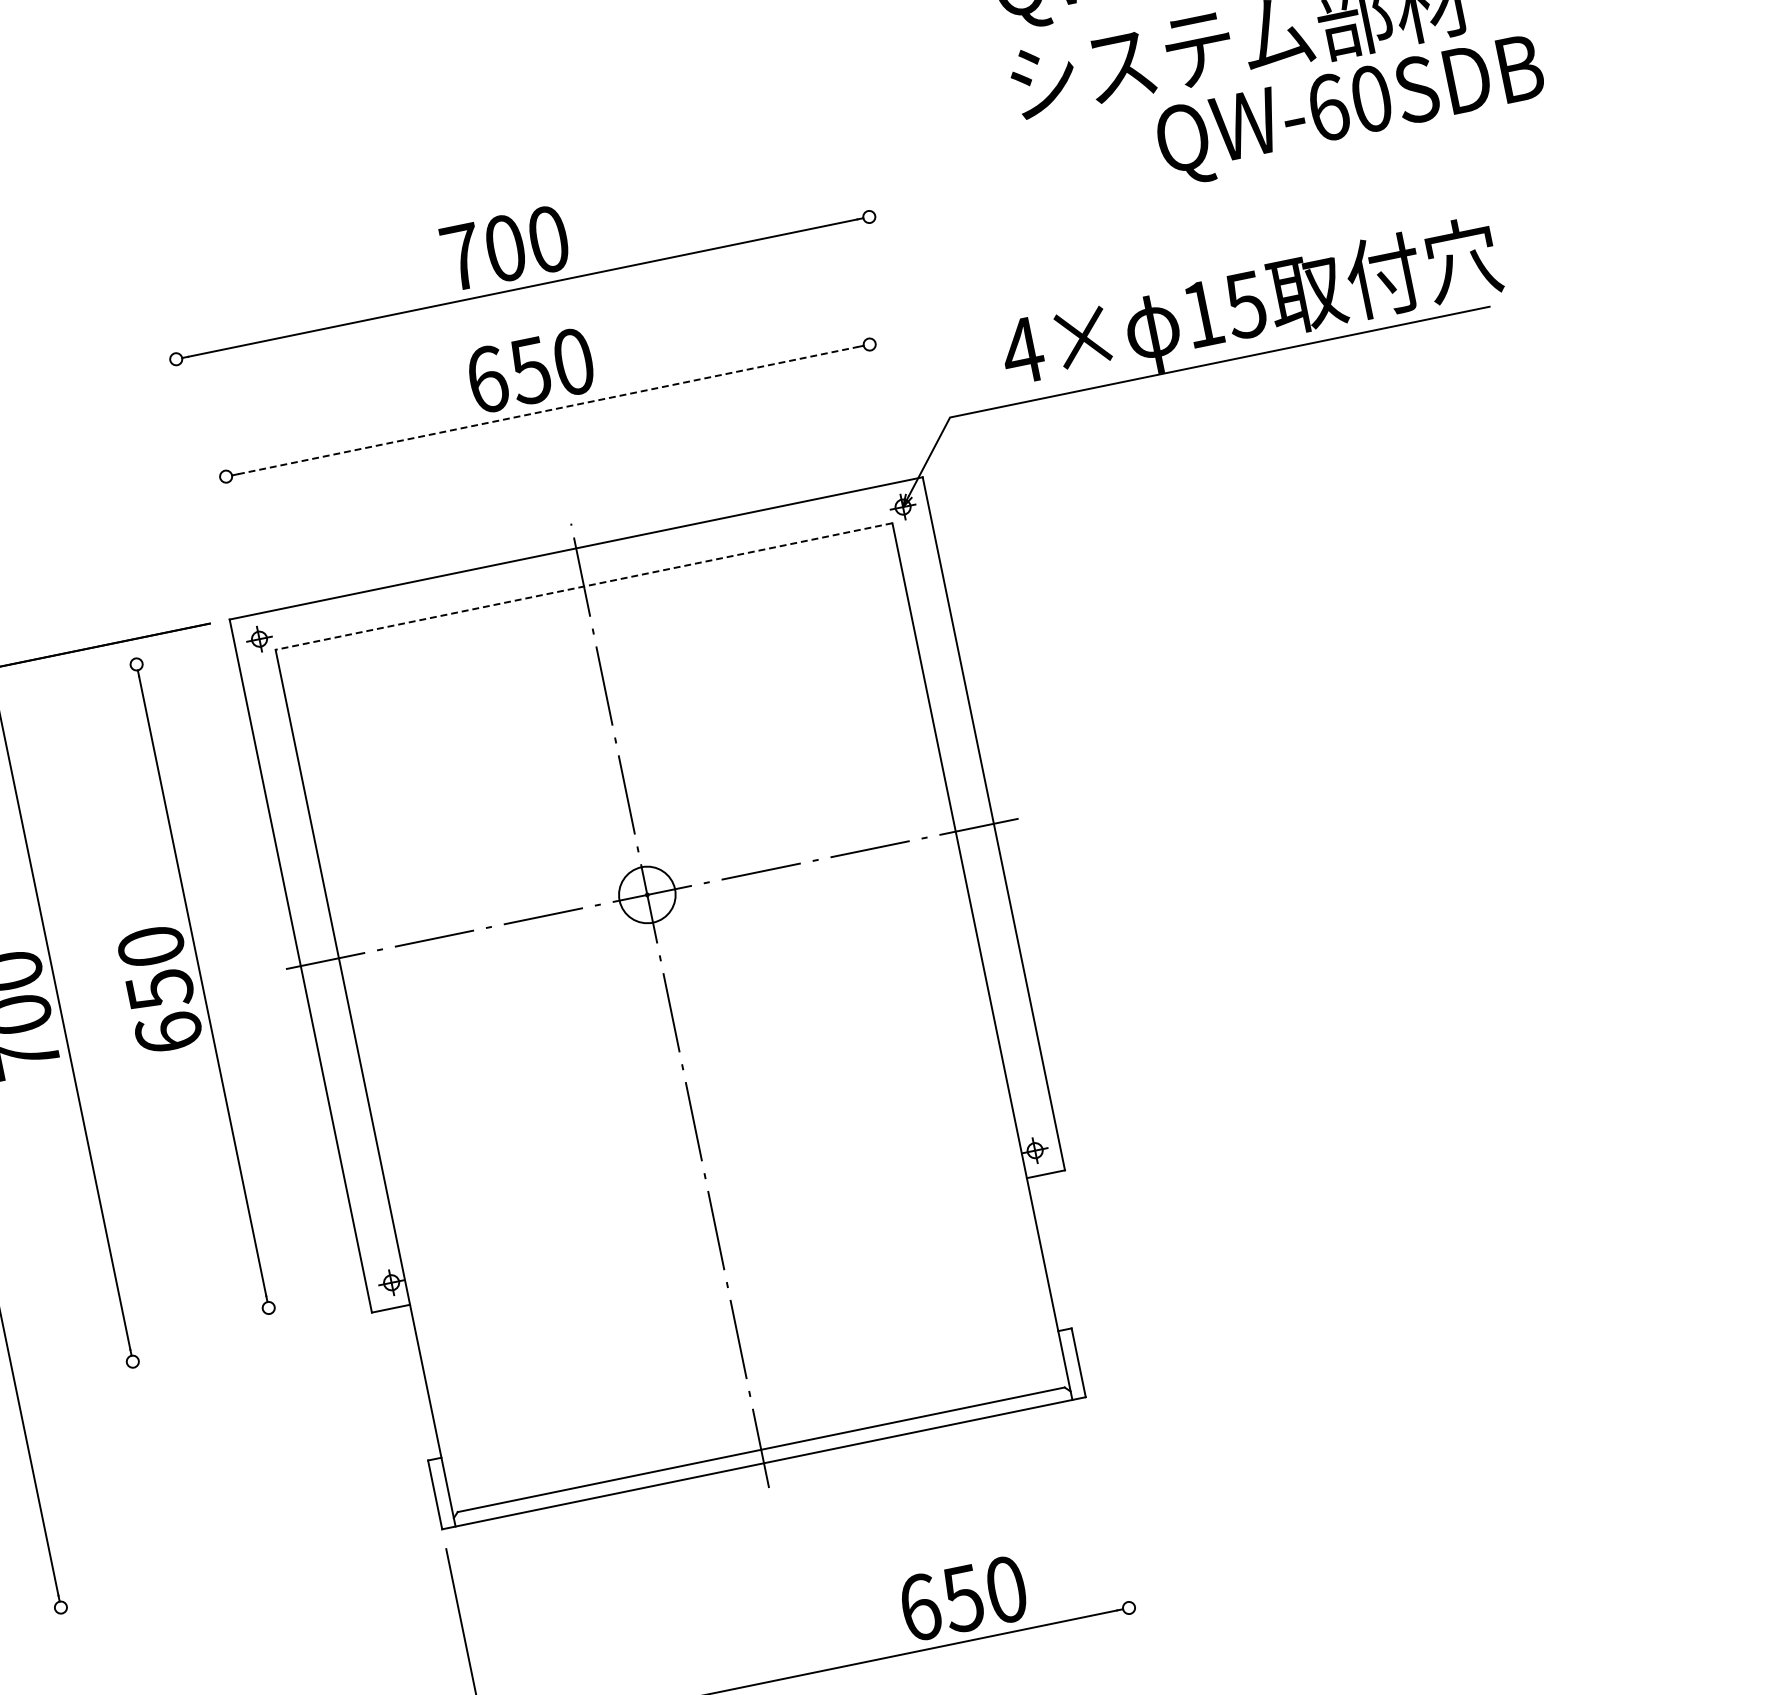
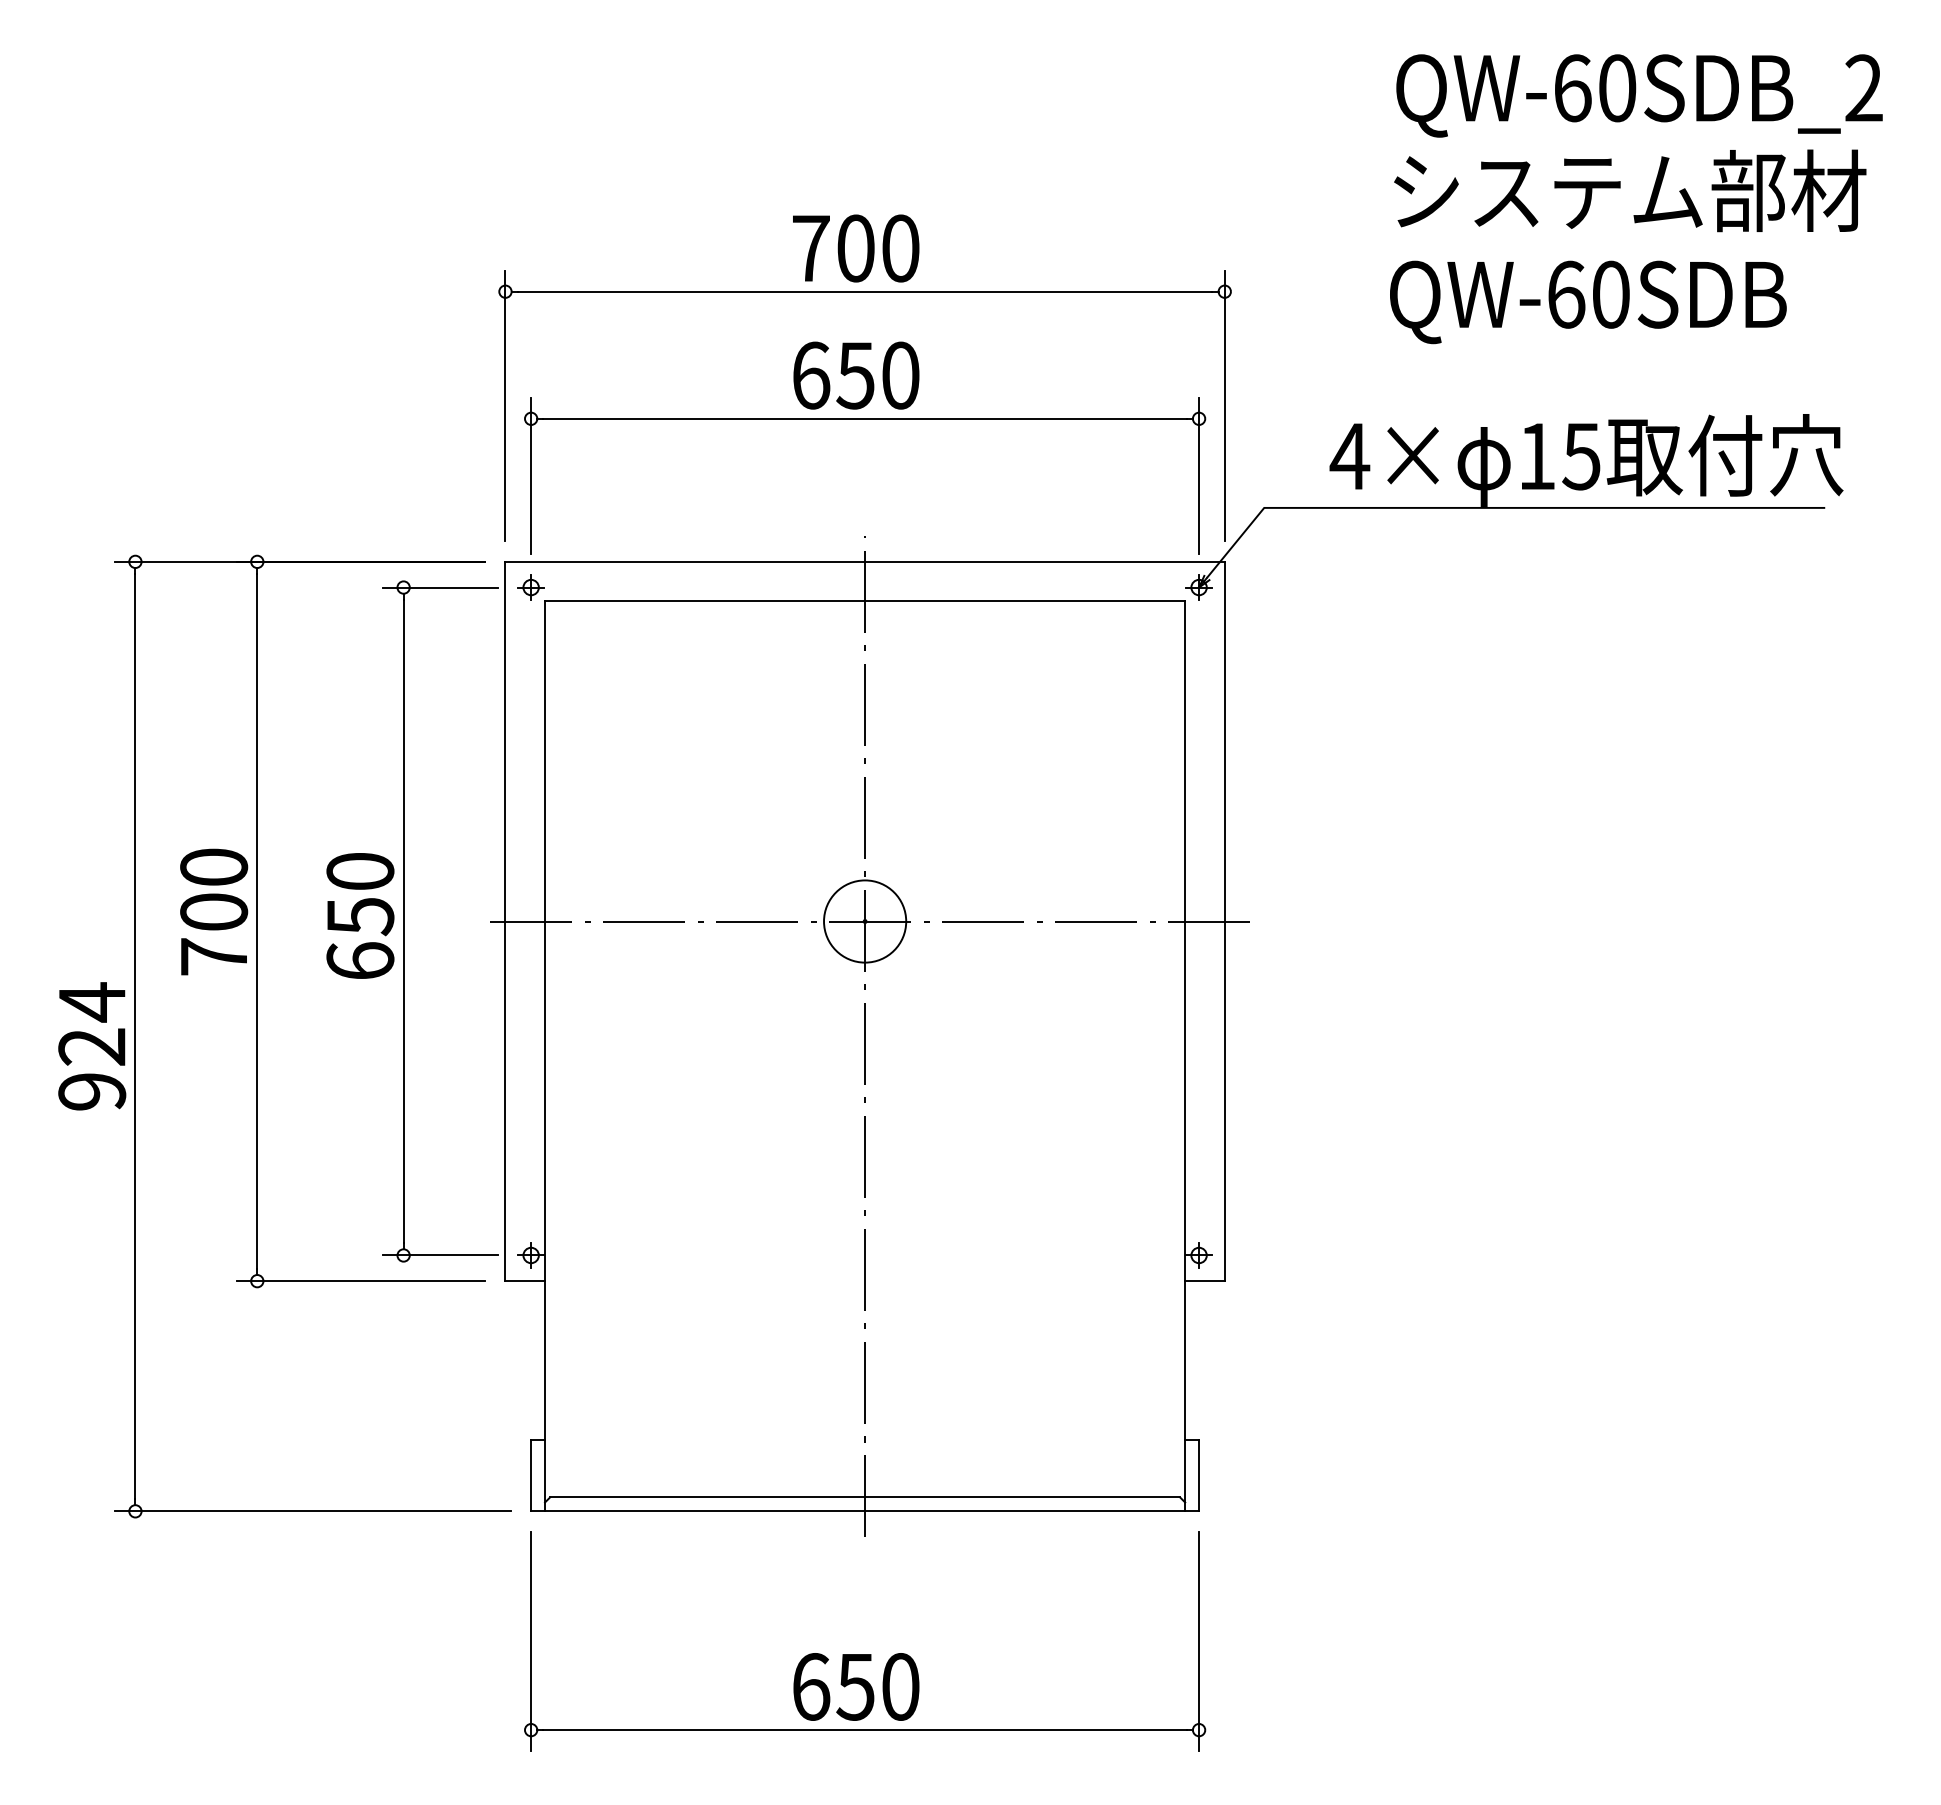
text: (1351, 110) -> (1588, 302), moved
line: (891, 327) -> (1224, 406), added
line: (881, 400) -> (1199, 476), added
line: (548, 410) -> (865, 418), dashed -> solid
line: (198, 469) -> (505, 406), added
line: (237, 532) -> (531, 476), added
line: (583, 586) -> (864, 601), dashed -> solid
line: (172, 657) -> (440, 587), added
circle: (647, 894) -> (865, 921), size x1.43
line: (304, 1300) -> (440, 1255), added
line: (232, 1341) -> (360, 1281), added
line: (1111, 1521) -> (1199, 1640), added
line: (231, 1572) -> (312, 1511), added
text: (963, 1598) -> (856, 1686), moved

